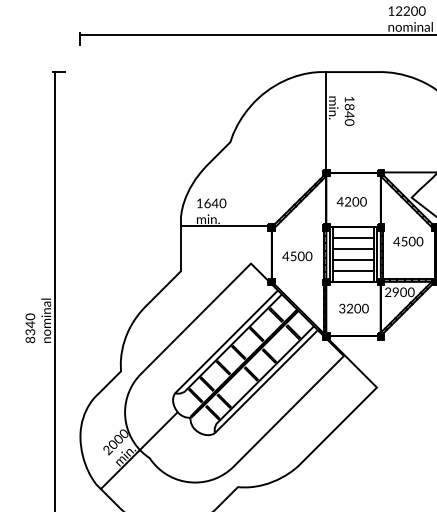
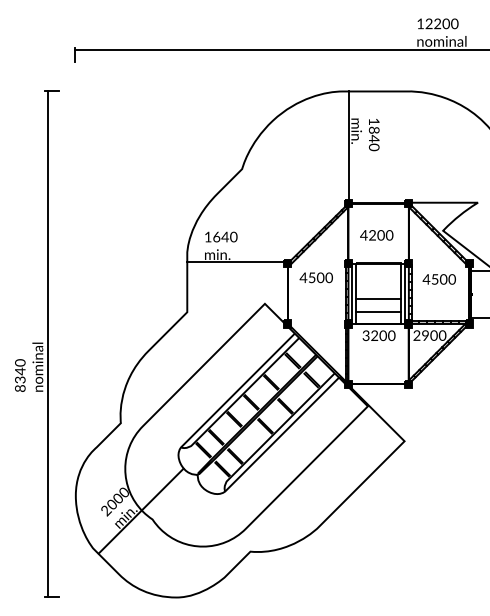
line: (353, 238) -> (378, 275), removed
line: (353, 248) -> (378, 287), removed
text: (296, 256) -> (315, 277), moved
text: (353, 308) -> (378, 335), moved

